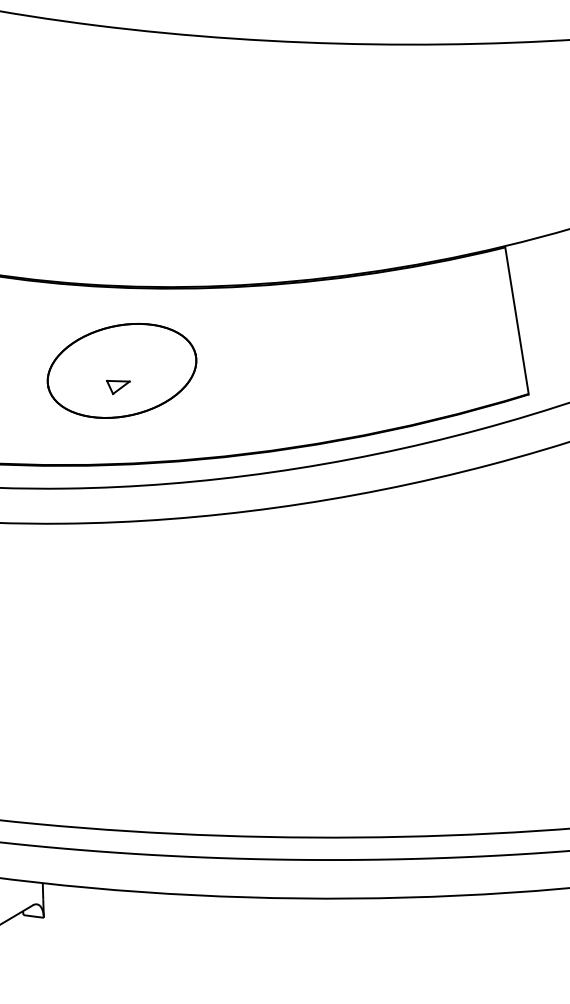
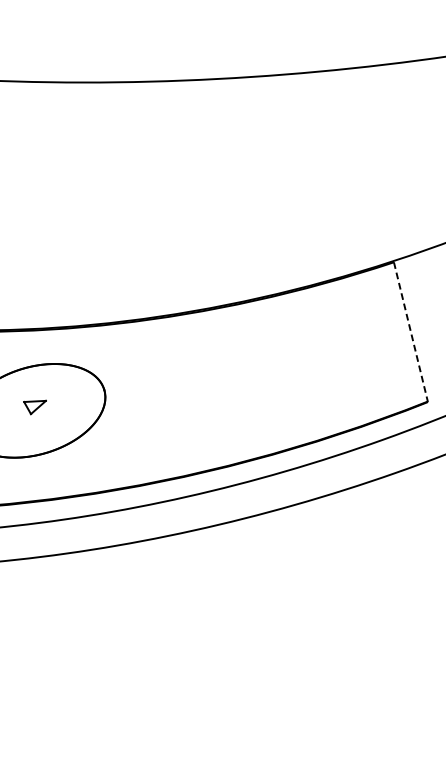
line: (517, 321) -> (411, 332), solid -> dashed
part: (118, 387) -> (35, 407), moved

